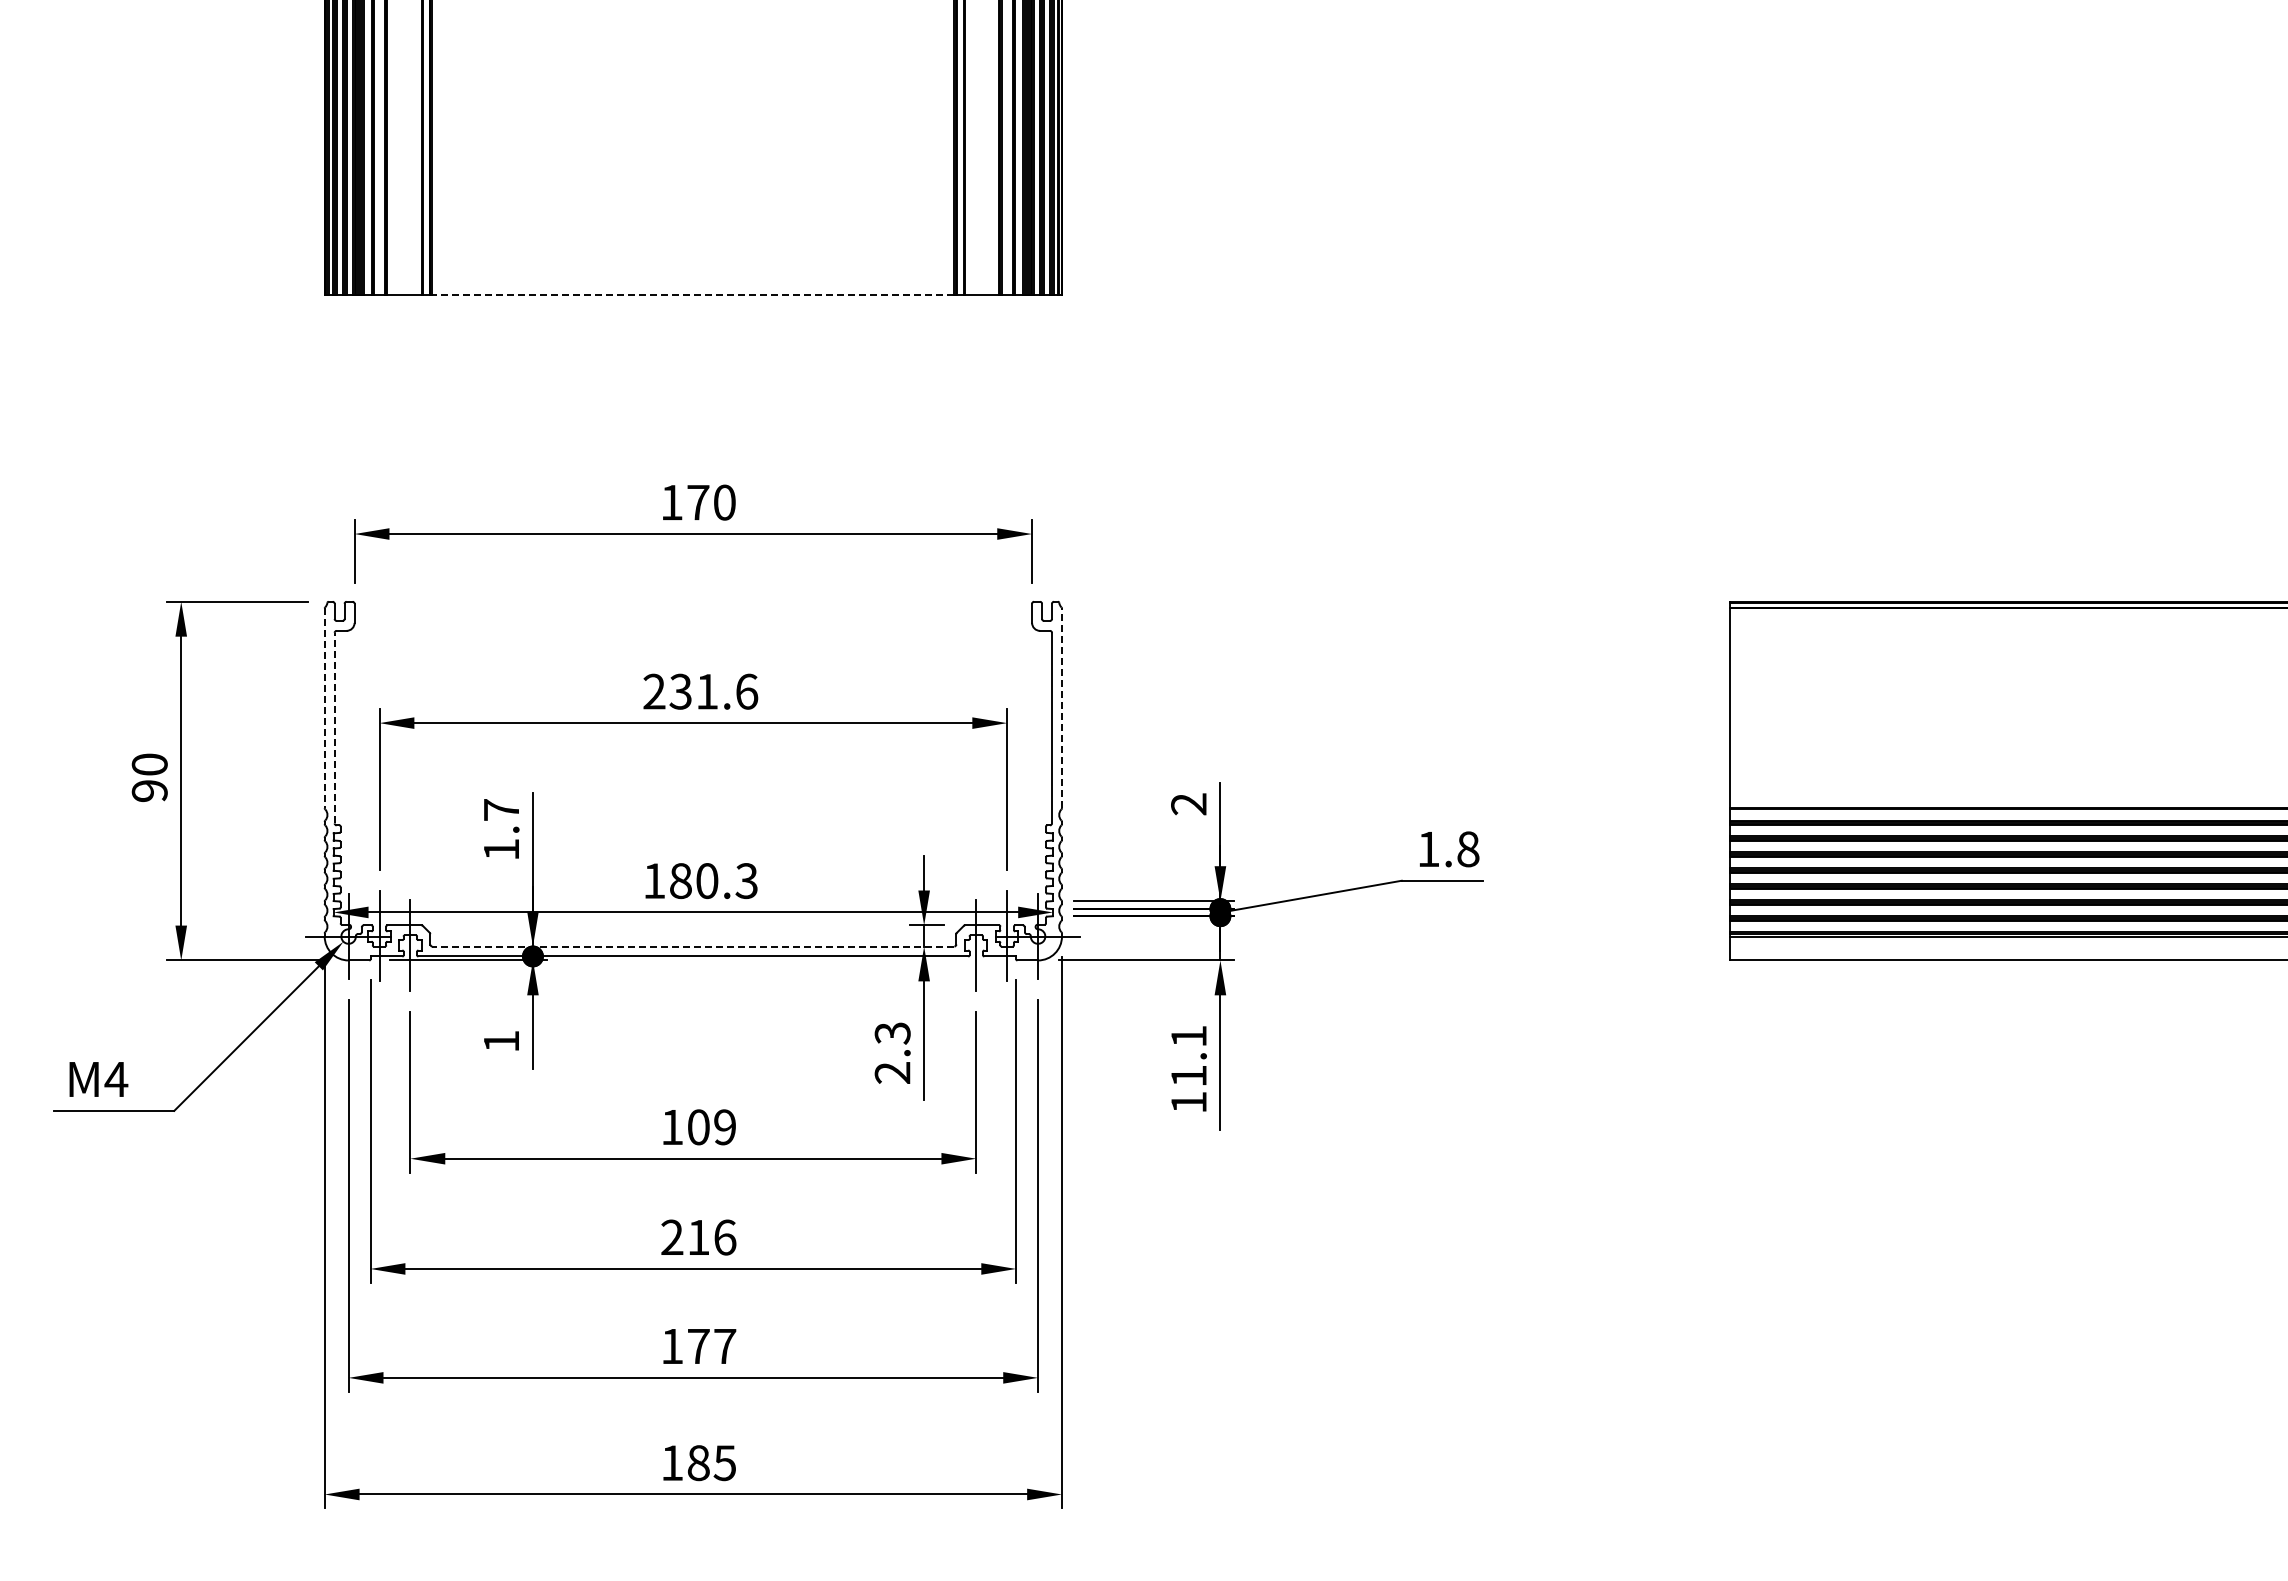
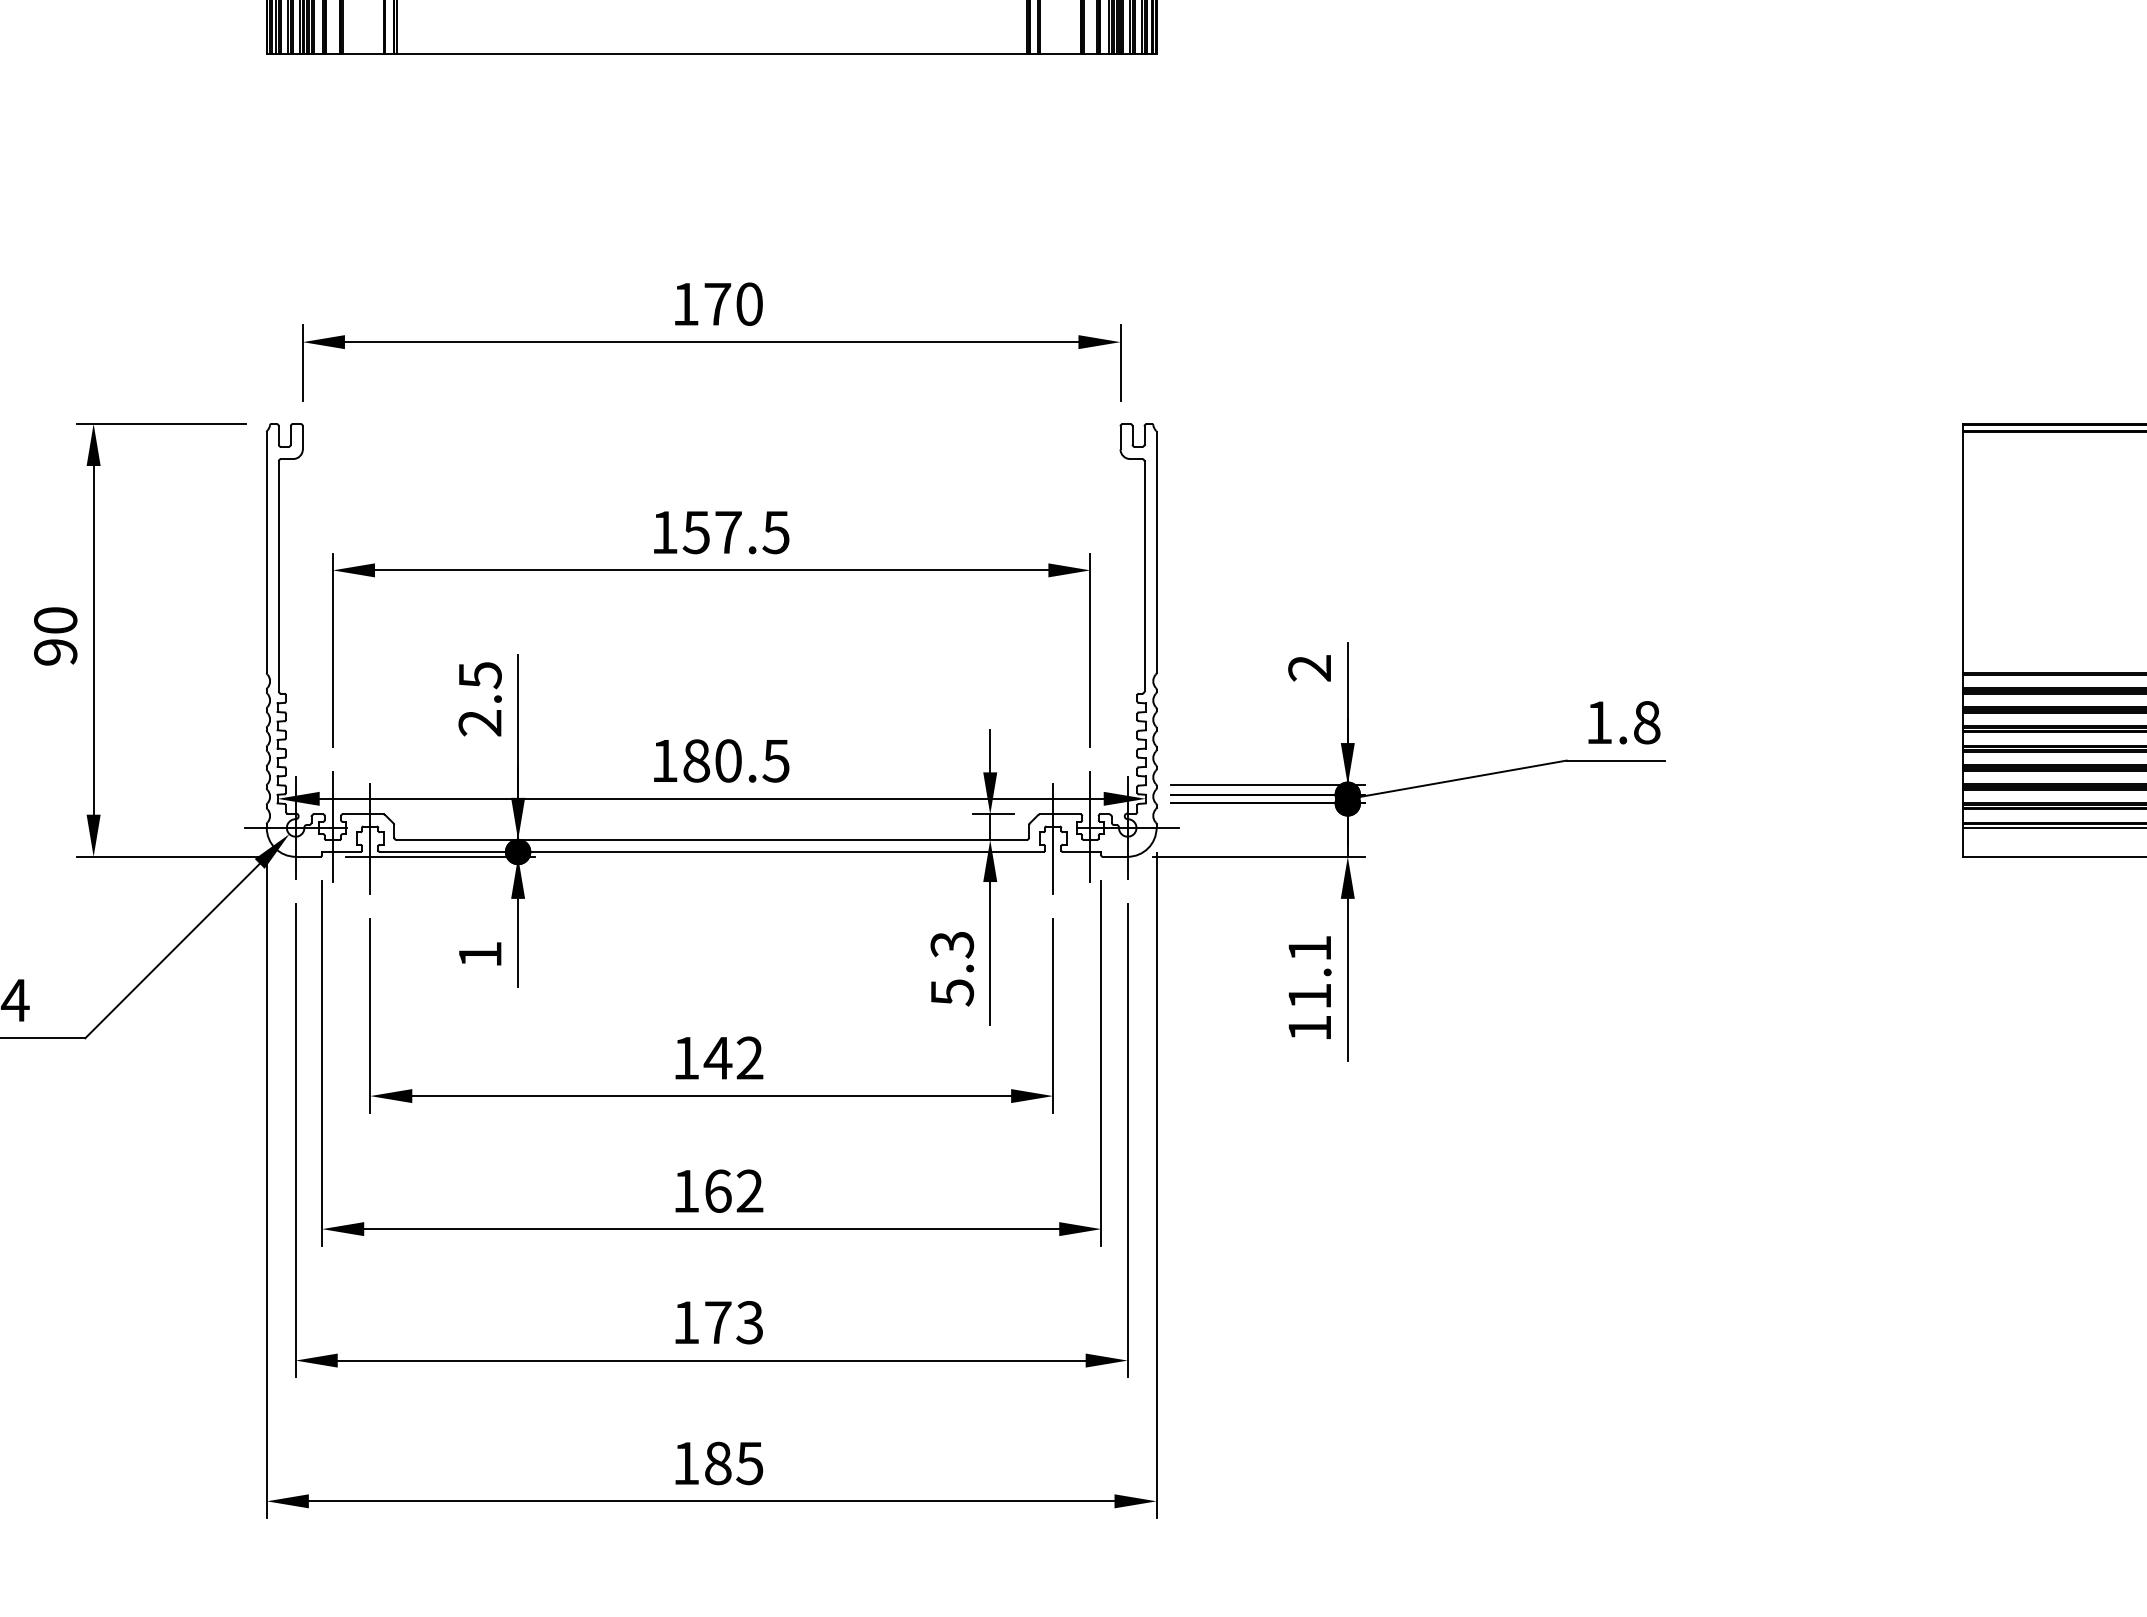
line: (692, 295) -> (710, 54), dashed -> solid
text: (700, 691) -> (720, 532), 231.6 -> 157.5
line: (324, 708) -> (266, 552), dashed -> solid
line: (1061, 708) -> (1156, 552), dashed -> solid
line: (334, 727) -> (278, 575), dashed -> solid
text: (501, 829) -> (480, 698), 1.7 -> 2.5
text: (746, 880) -> (775, 760), 180.3 -> 180.5
line: (692, 946) -> (710, 839), dashed -> solid
text: (892, 1073) -> (952, 993), 2.3 -> 5.3
text: (711, 1127) -> (733, 1058), 109 -> 142
text: (698, 1237) -> (717, 1191), 216 -> 162
text: (724, 1346) -> (749, 1322), 177 -> 173

